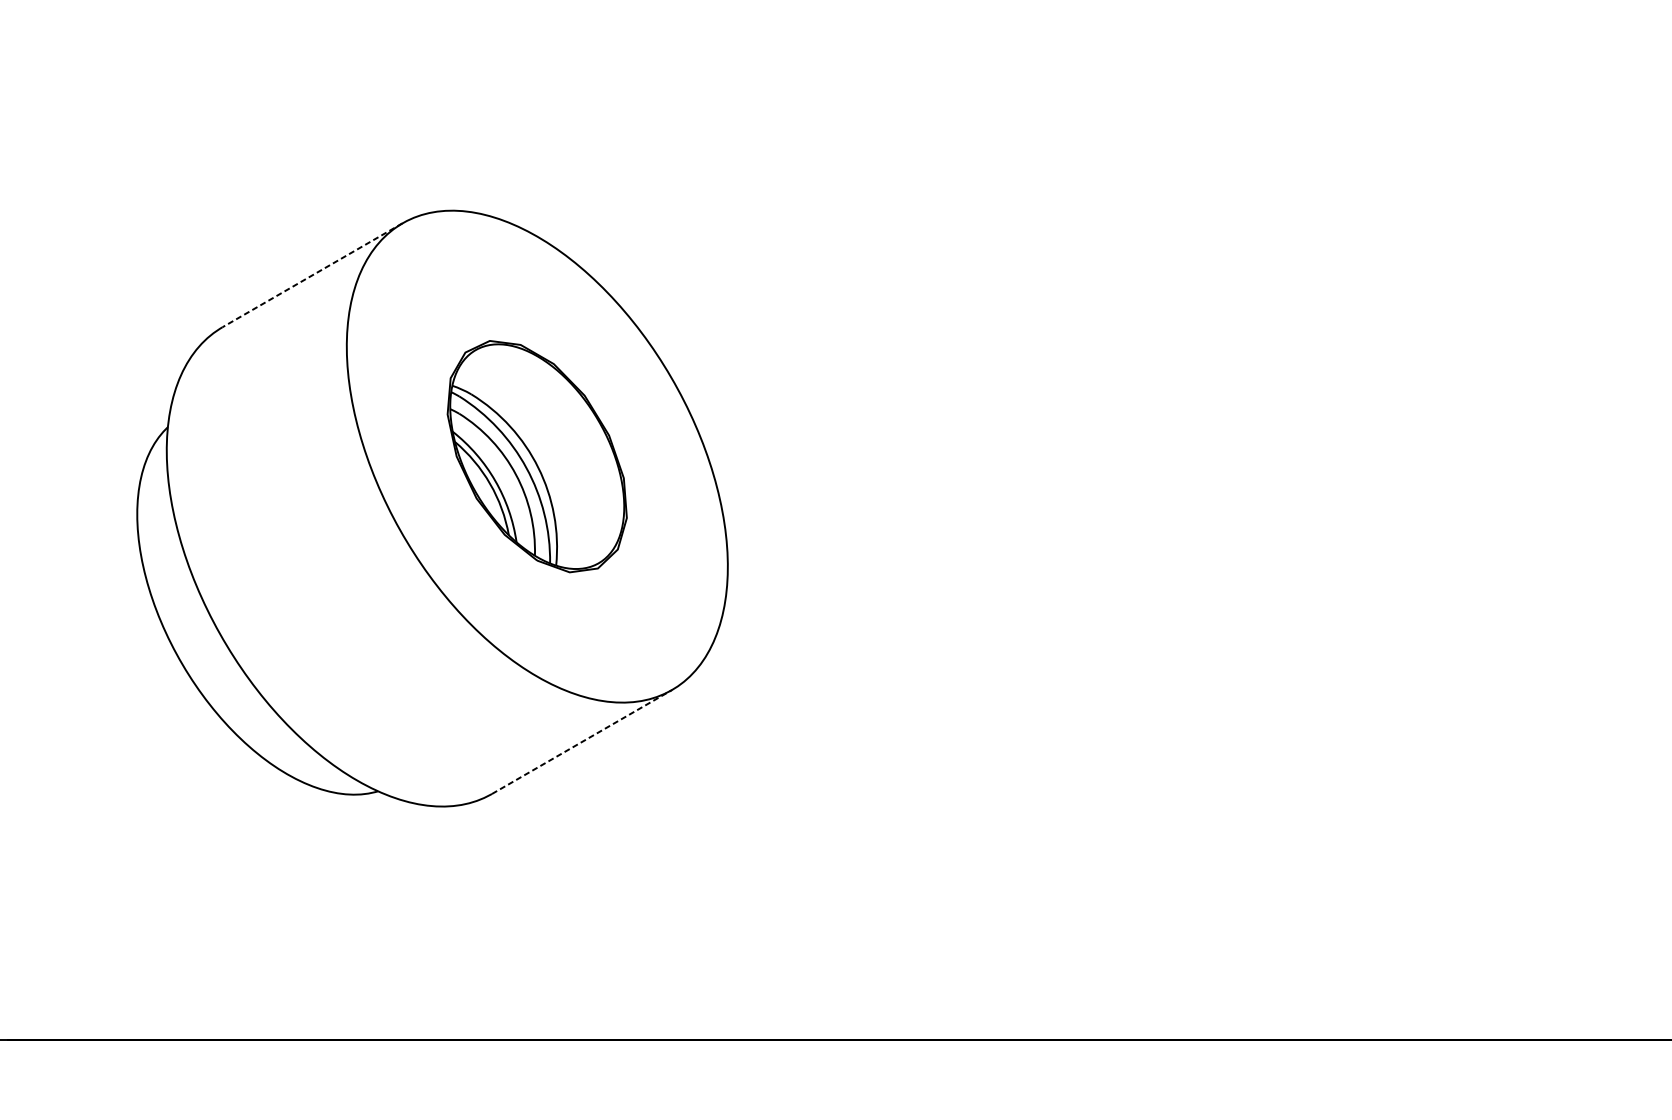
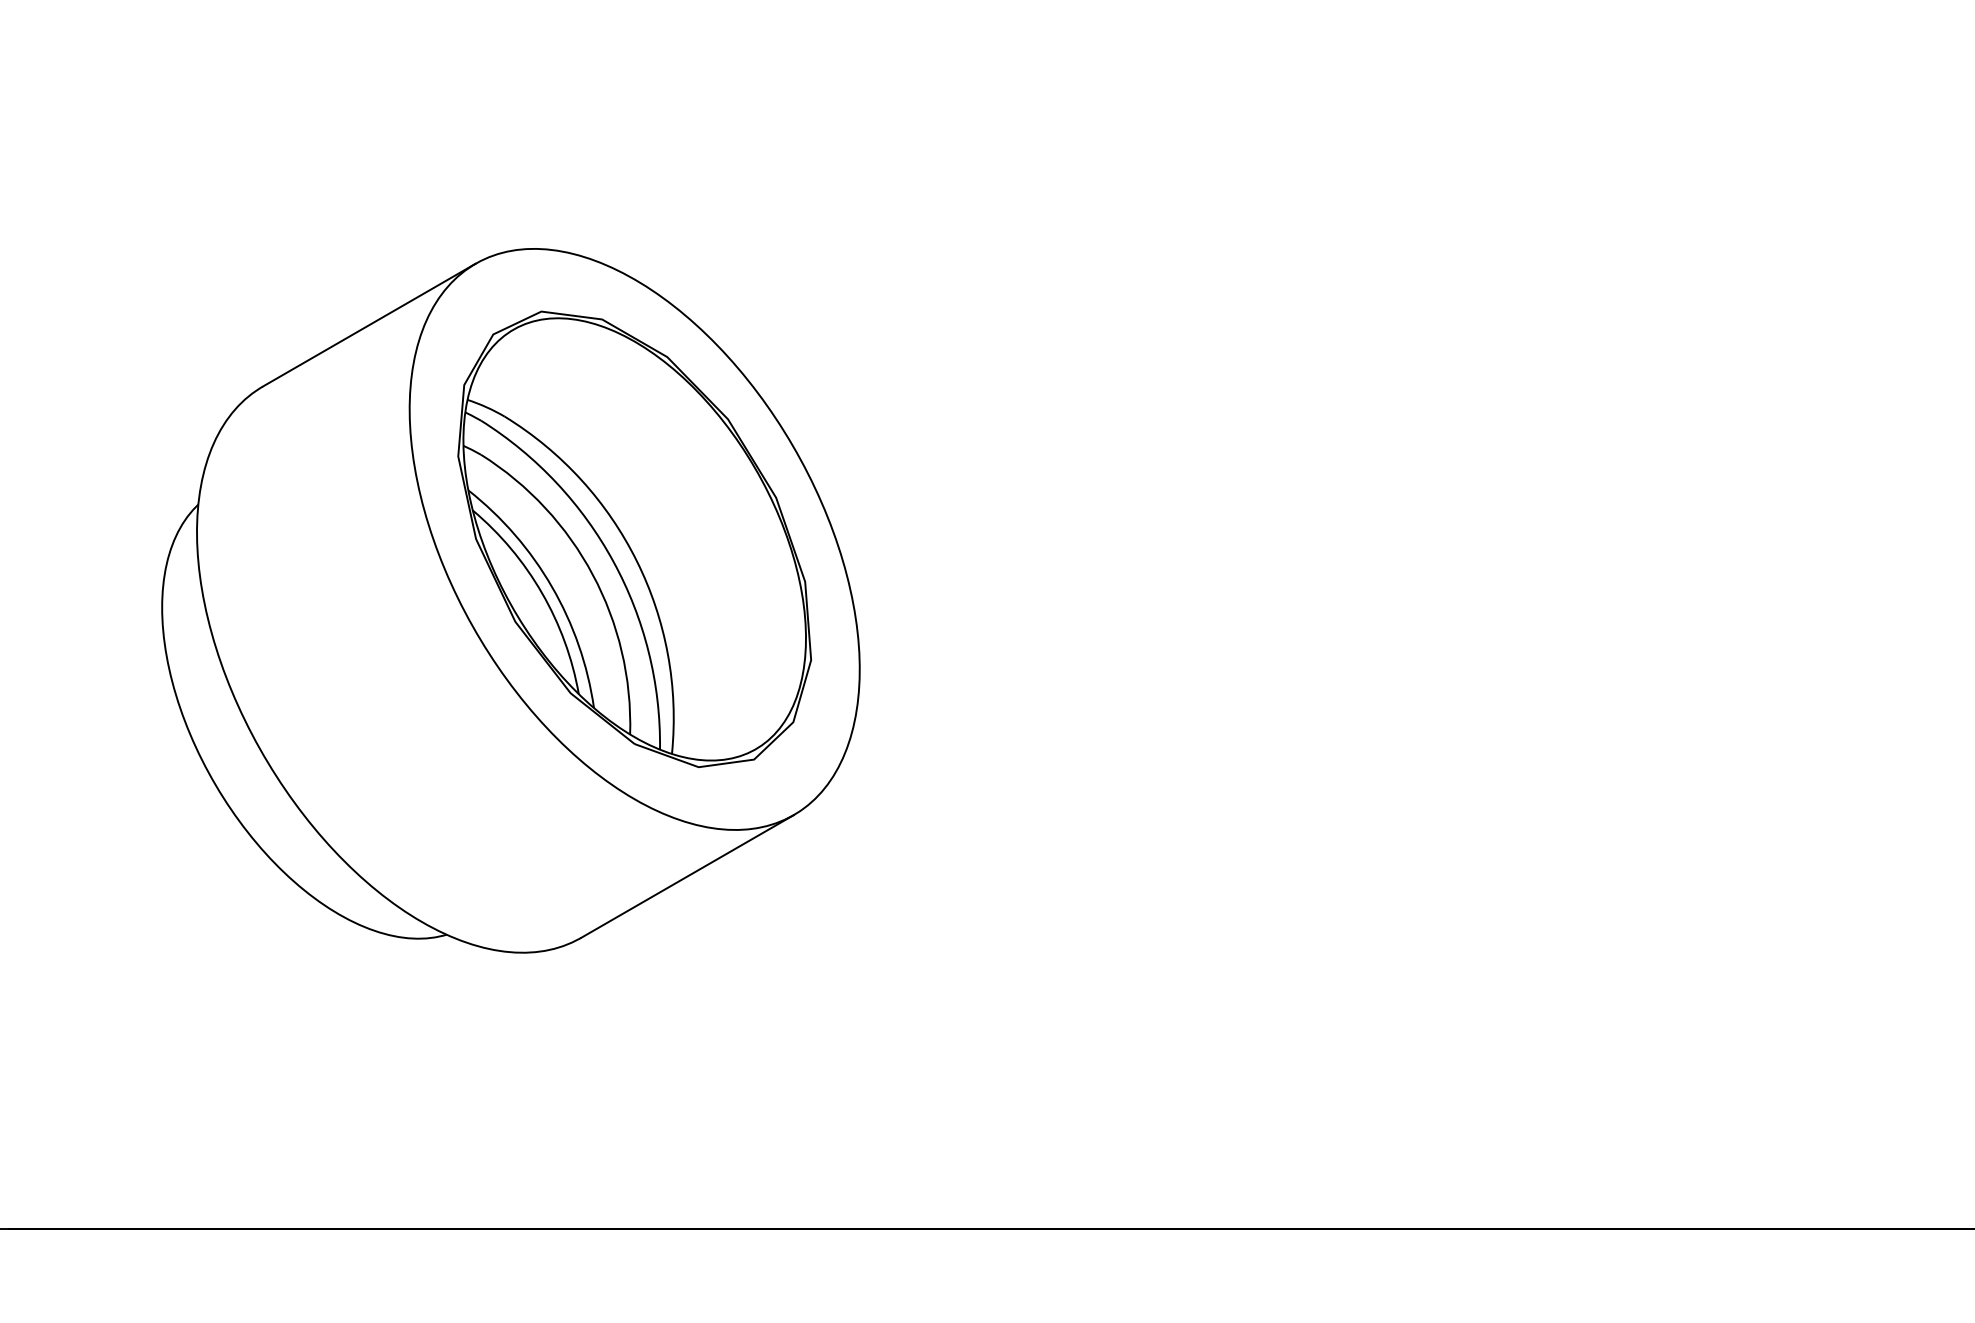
line: (312, 275) -> (369, 325), dashed -> solid
part: (537, 456) -> (634, 539), size x1.67
line: (582, 742) -> (687, 876), dashed -> solid

